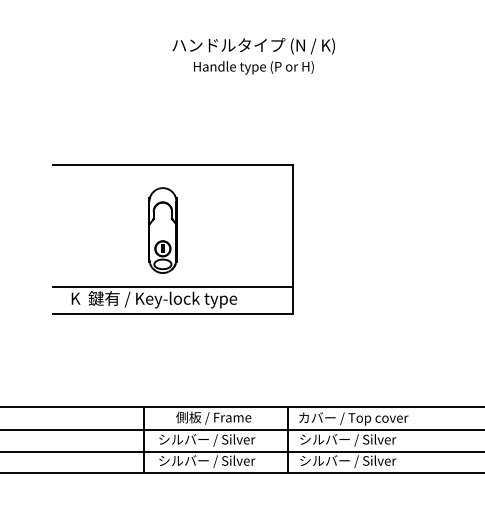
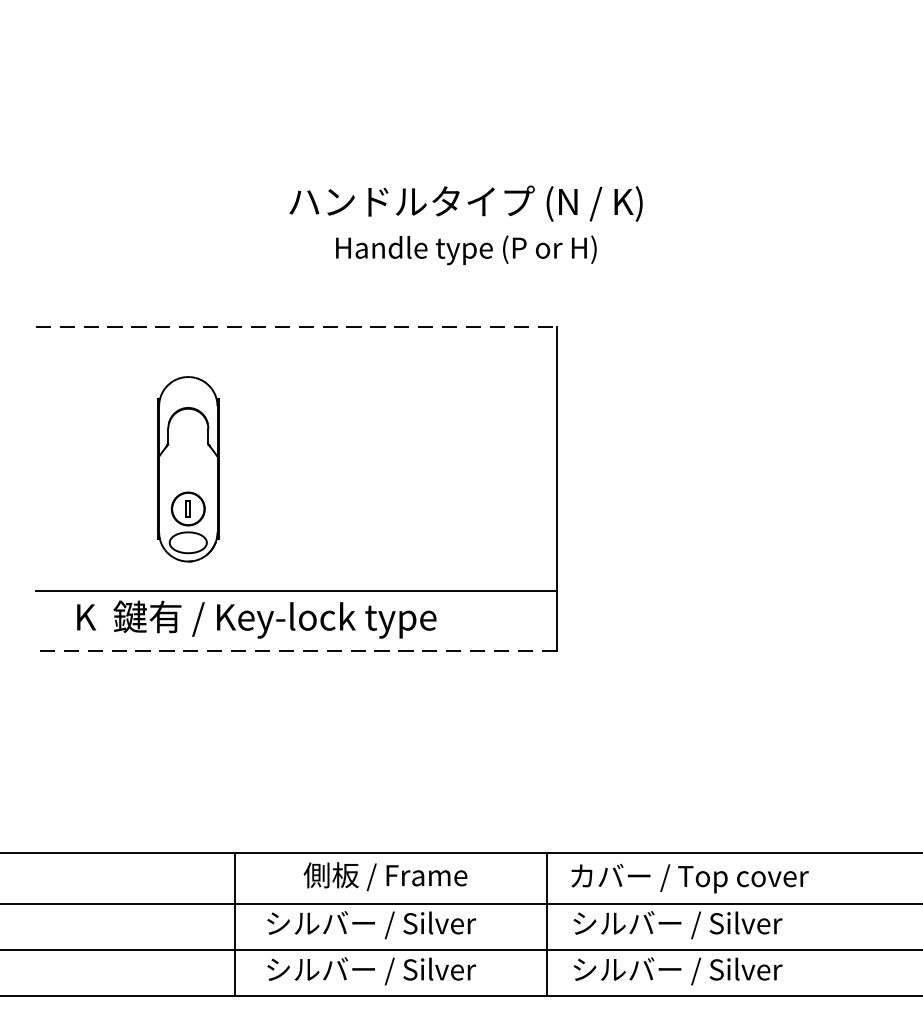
text: (253, 56) -> (465, 225), moved
line: (172, 165) -> (296, 327), solid -> dashed
part: (162, 230) -> (187, 469), moved
line: (172, 314) -> (296, 651), solid -> dashed

